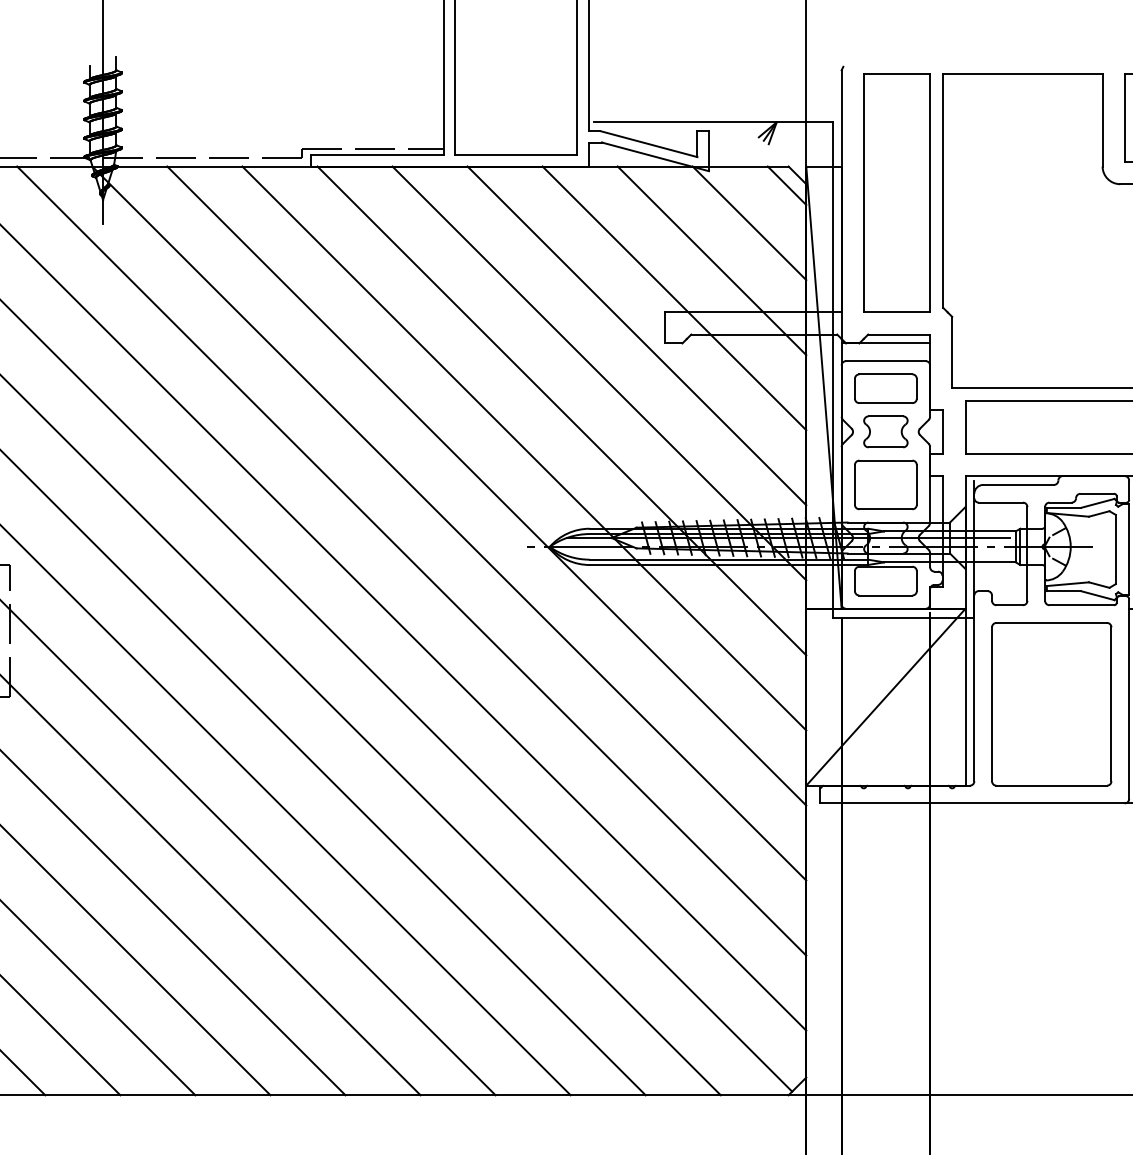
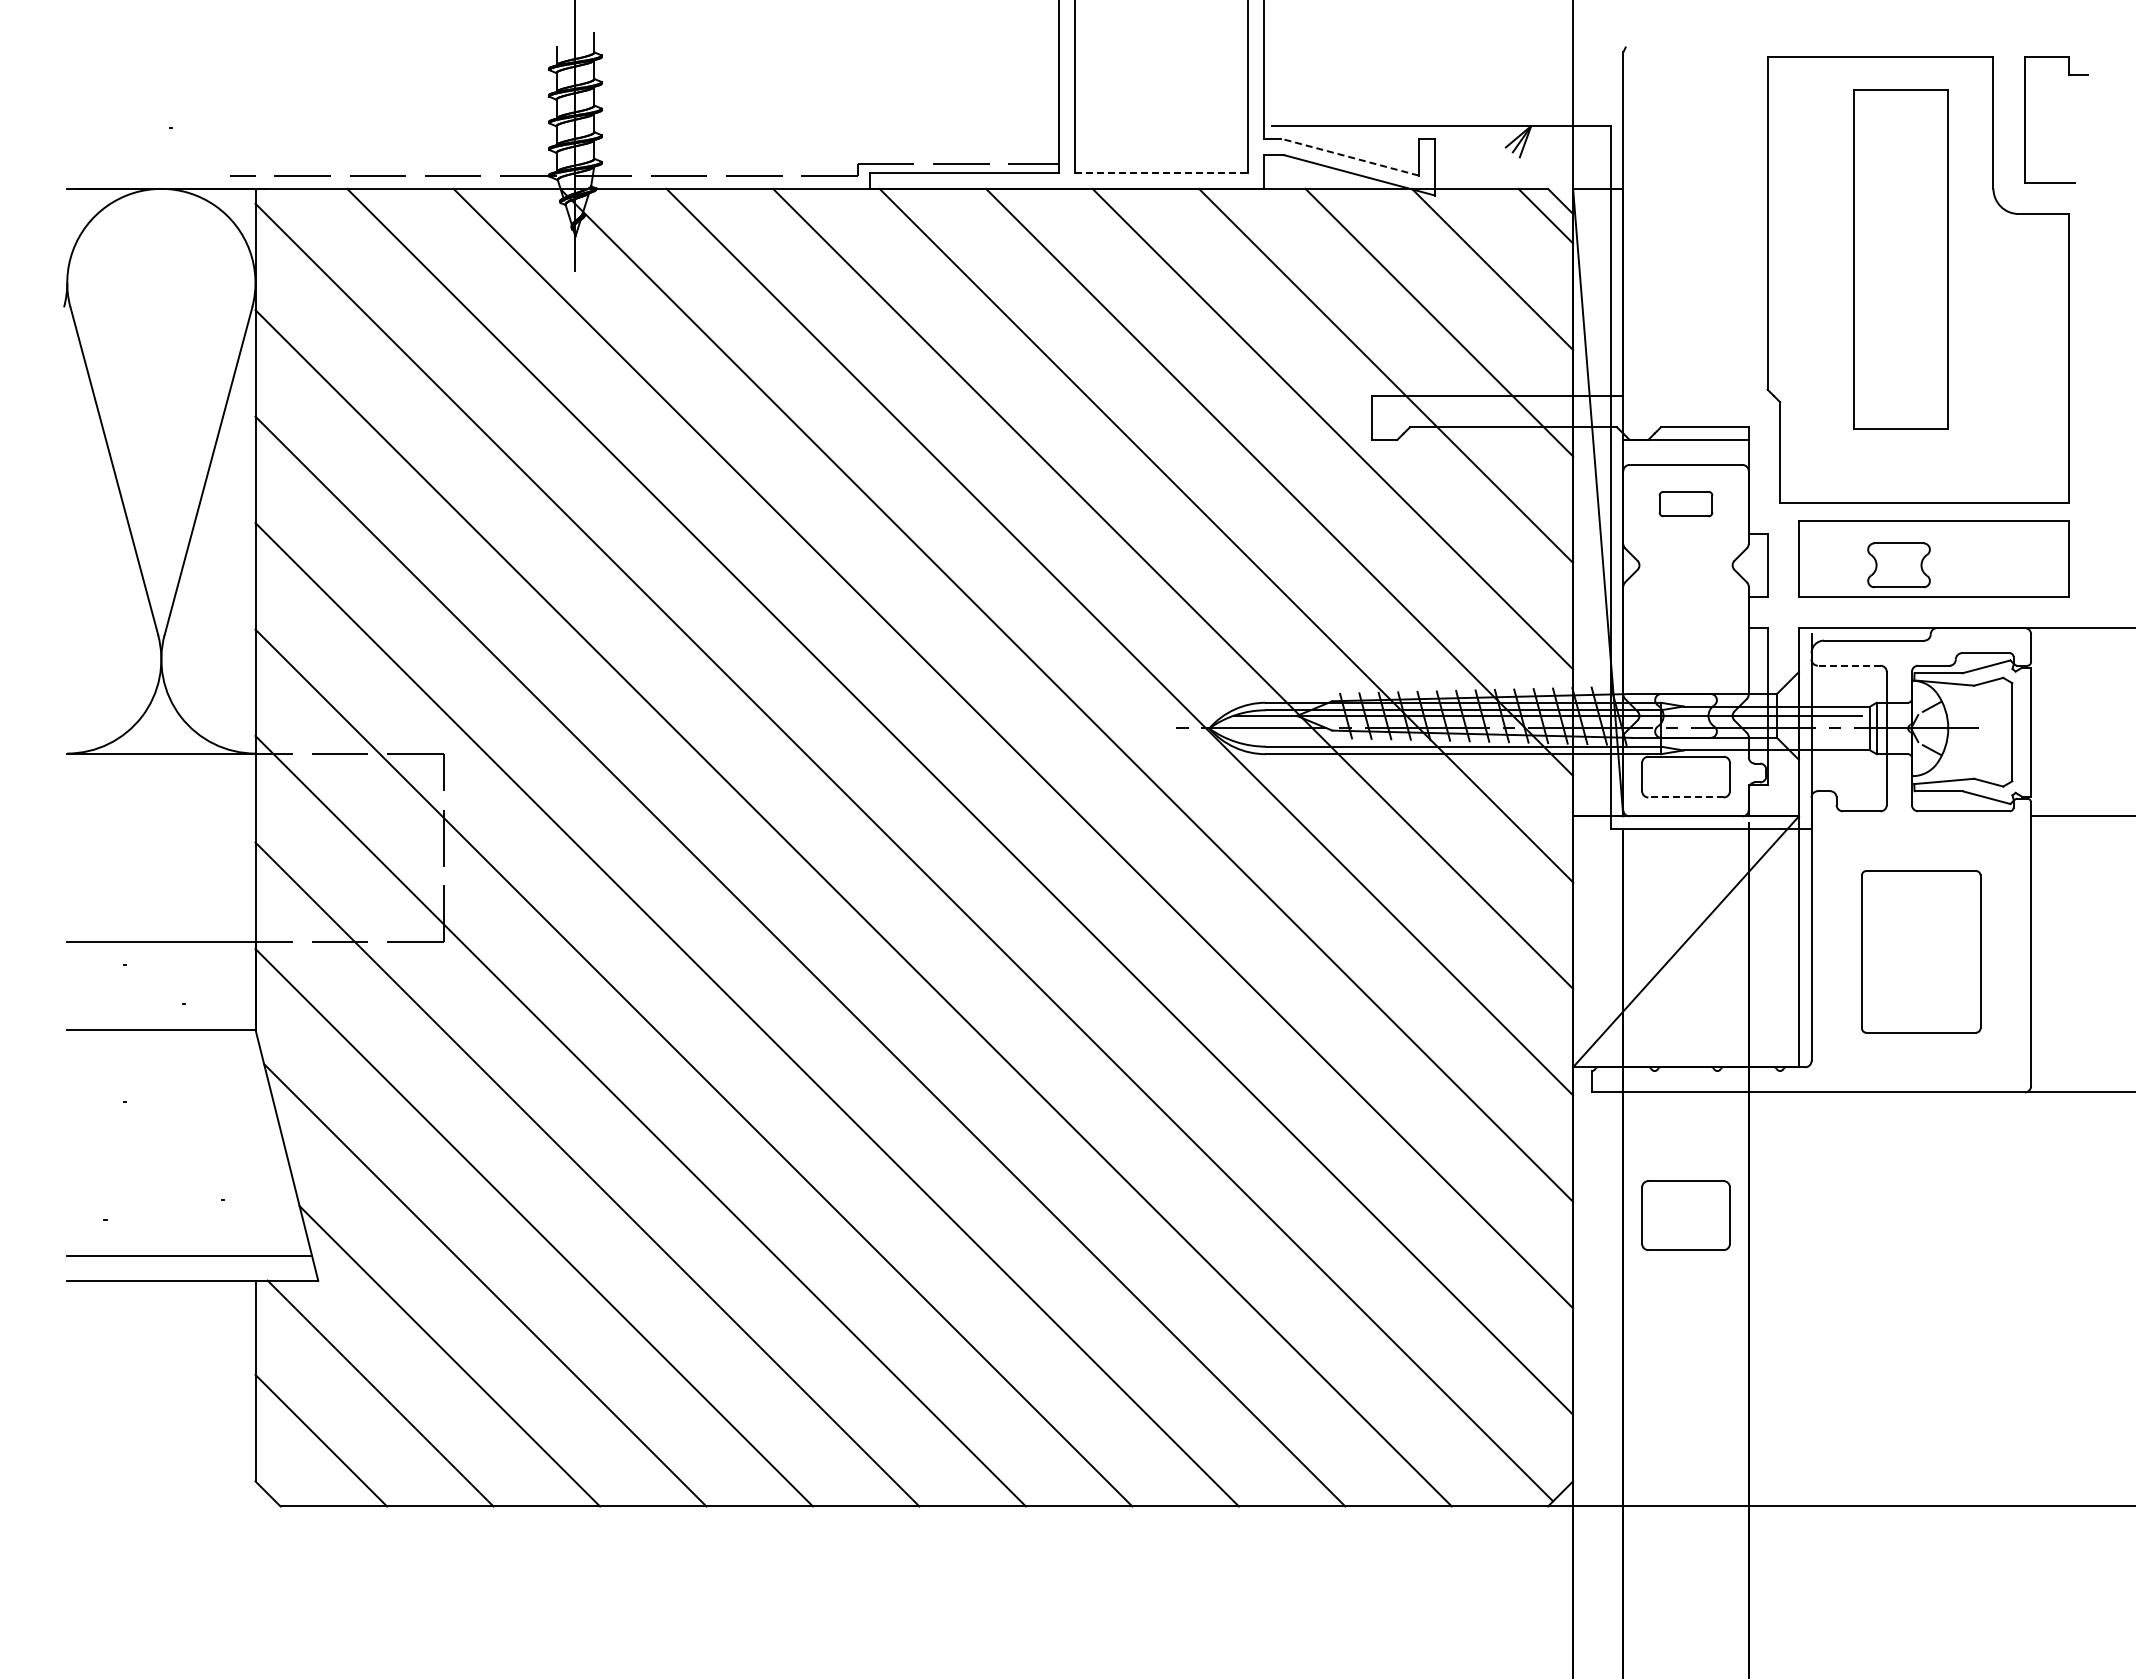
line: (648, 144) -> (1349, 157), solid -> dashed
line: (516, 154) -> (1161, 172), solid -> dashed
part: (896, 193) -> (1900, 259), moved
part: (885, 388) -> (1685, 503), size x0.6
part: (885, 431) -> (1898, 565), moved
part: (885, 484) -> (1685, 1215), moved
line: (1000, 502) -> (1848, 665), solid -> dashed
line: (886, 595) -> (1686, 797), solid -> dashed
part: (1051, 704) -> (1920, 951), size x0.7

